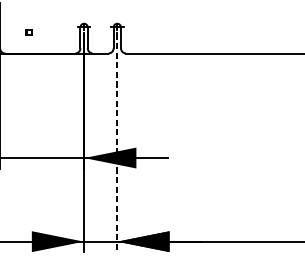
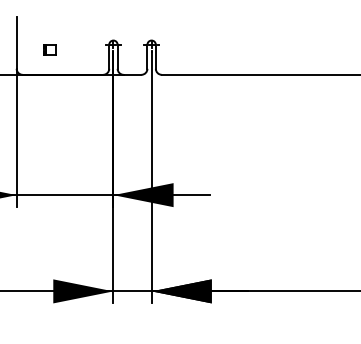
part: (28, 31) -> (49, 49), size x1.67
line: (117, 142) -> (151, 177), dashed -> solid

